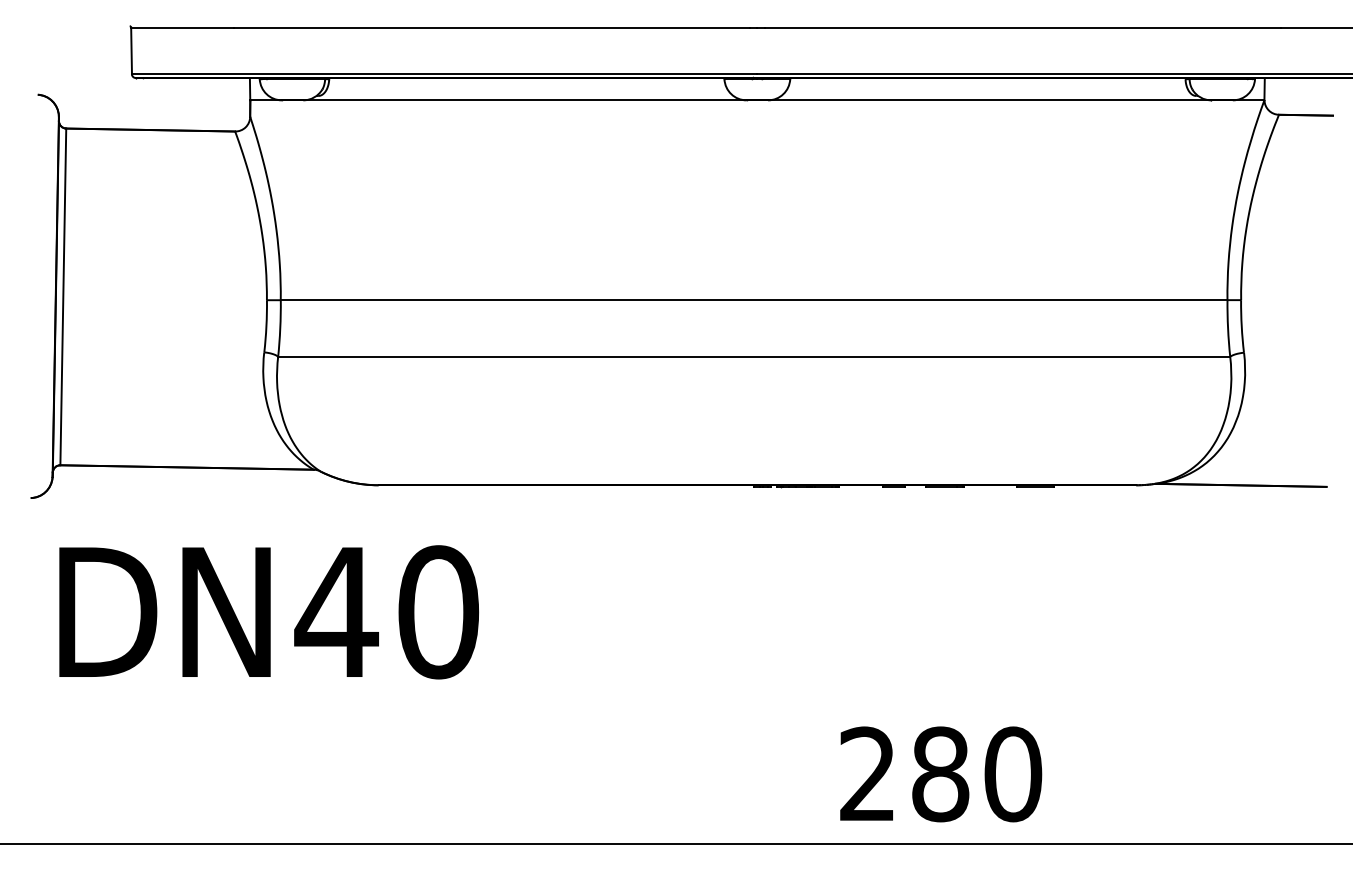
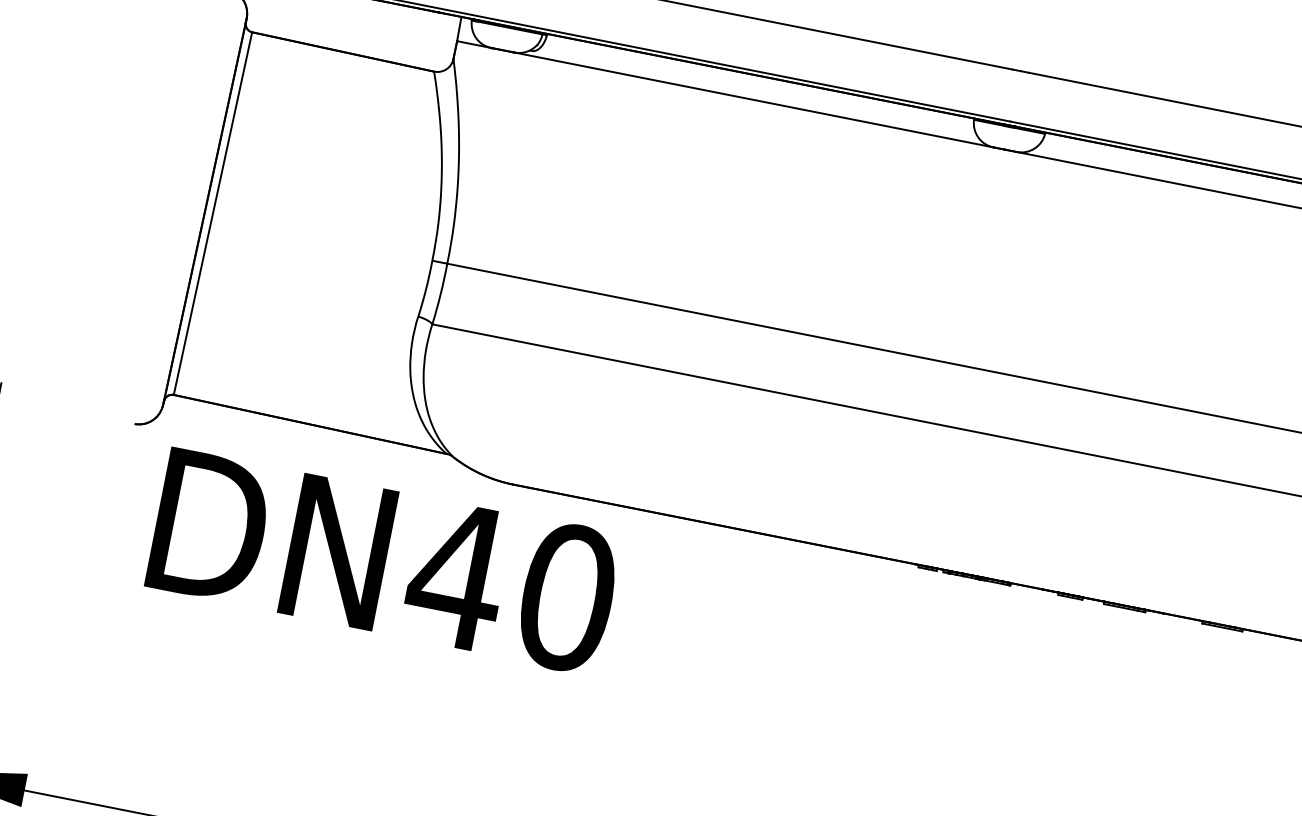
text: (268, 612) -> (383, 561), moved

